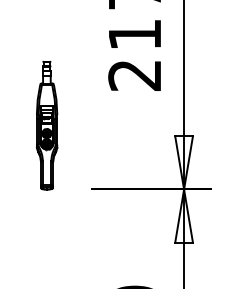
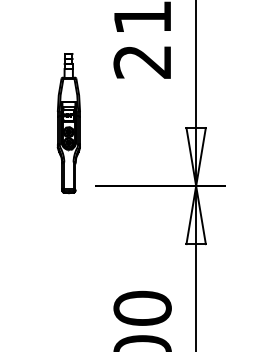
part: (46, 125) -> (68, 123), moved

